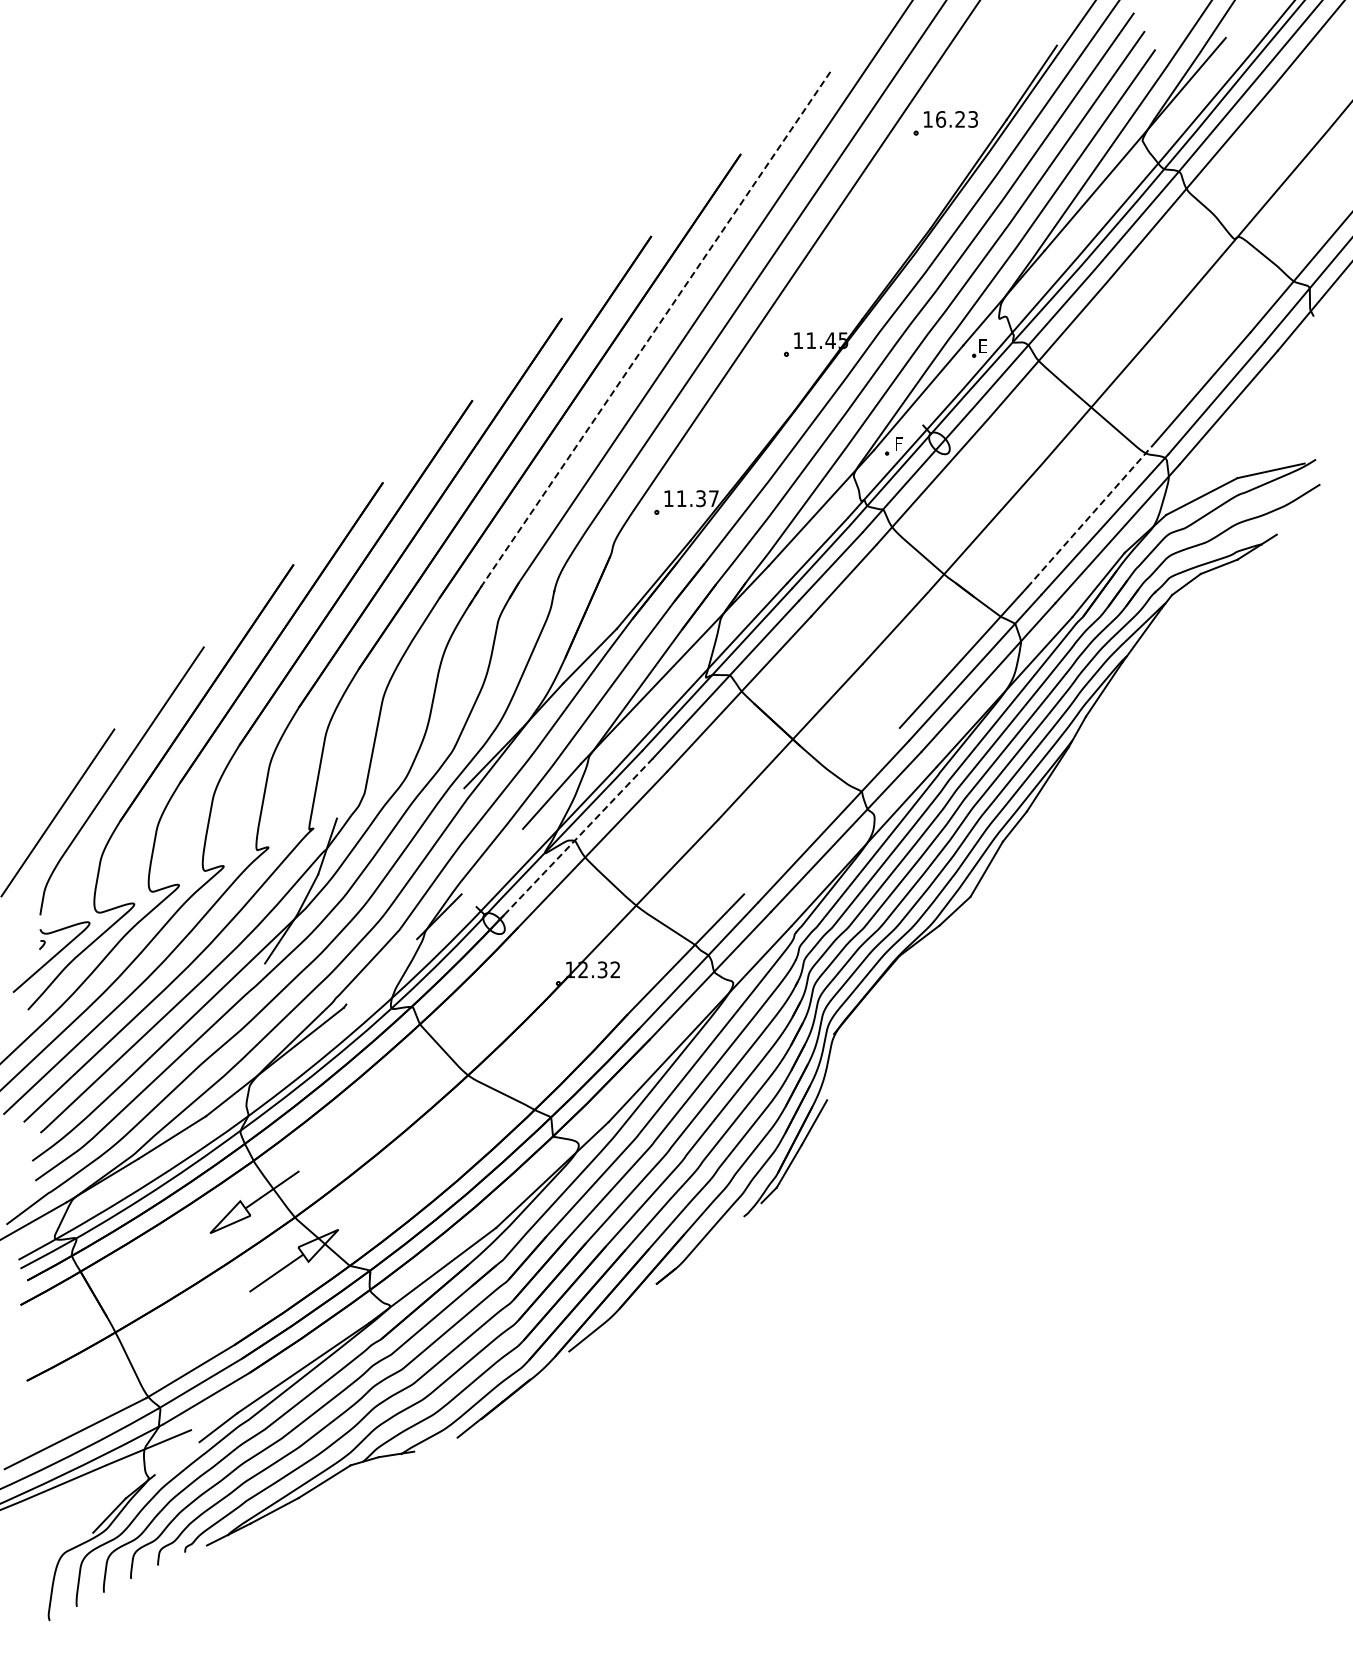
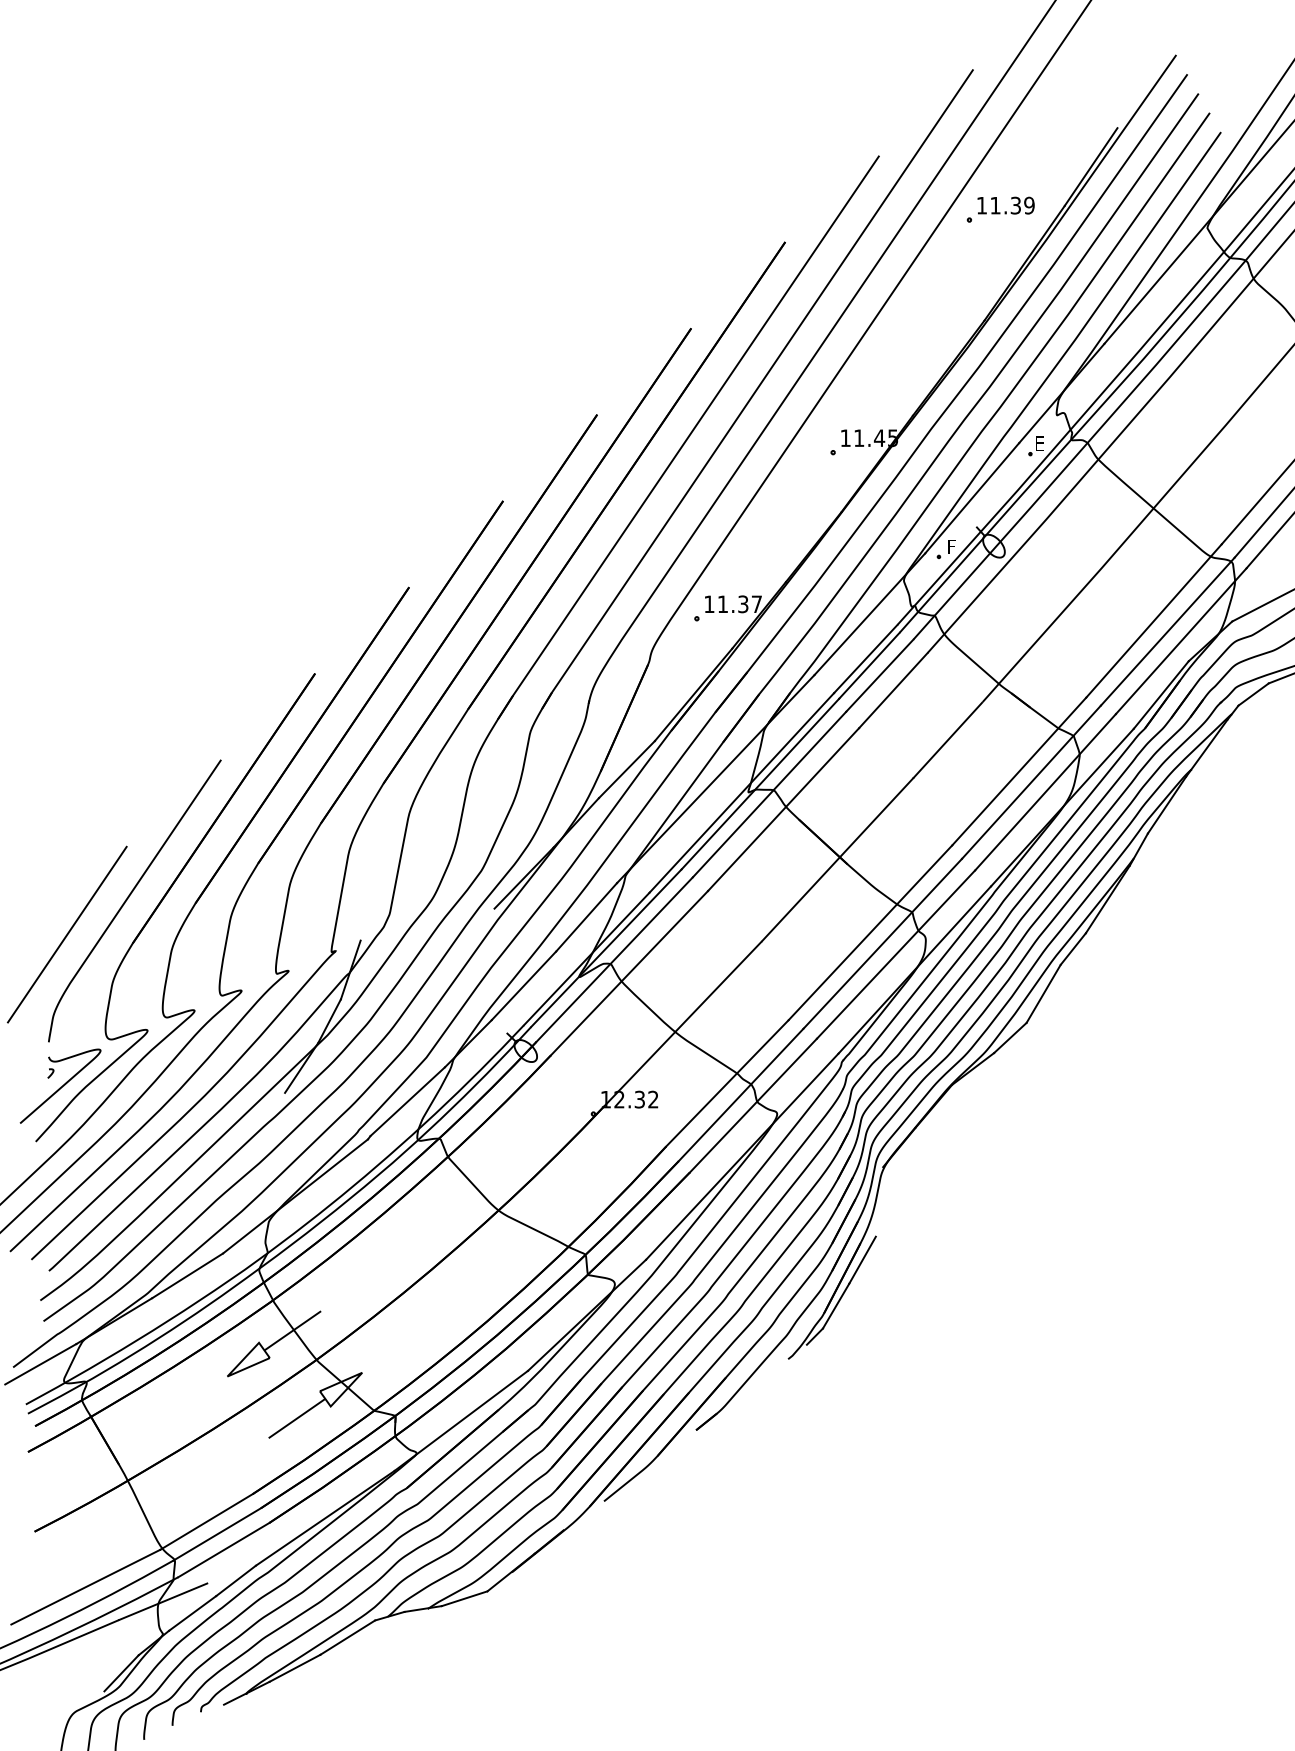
text: (957, 119) -> (1012, 205), 16.23 -> 11.39
line: (648, 340) -> (688, 438), dashed -> solid
line: (1092, 514) -> (1154, 620), dashed -> solid
line: (821, 811) -> (869, 933), added
line: (578, 836) -> (614, 959), dashed -> solid
line: (492, 861) -> (524, 985), added
line: (381, 971) -> (407, 1101), added
line: (435, 1444) -> (464, 1598), added
line: (176, 1458) -> (191, 1613), added

